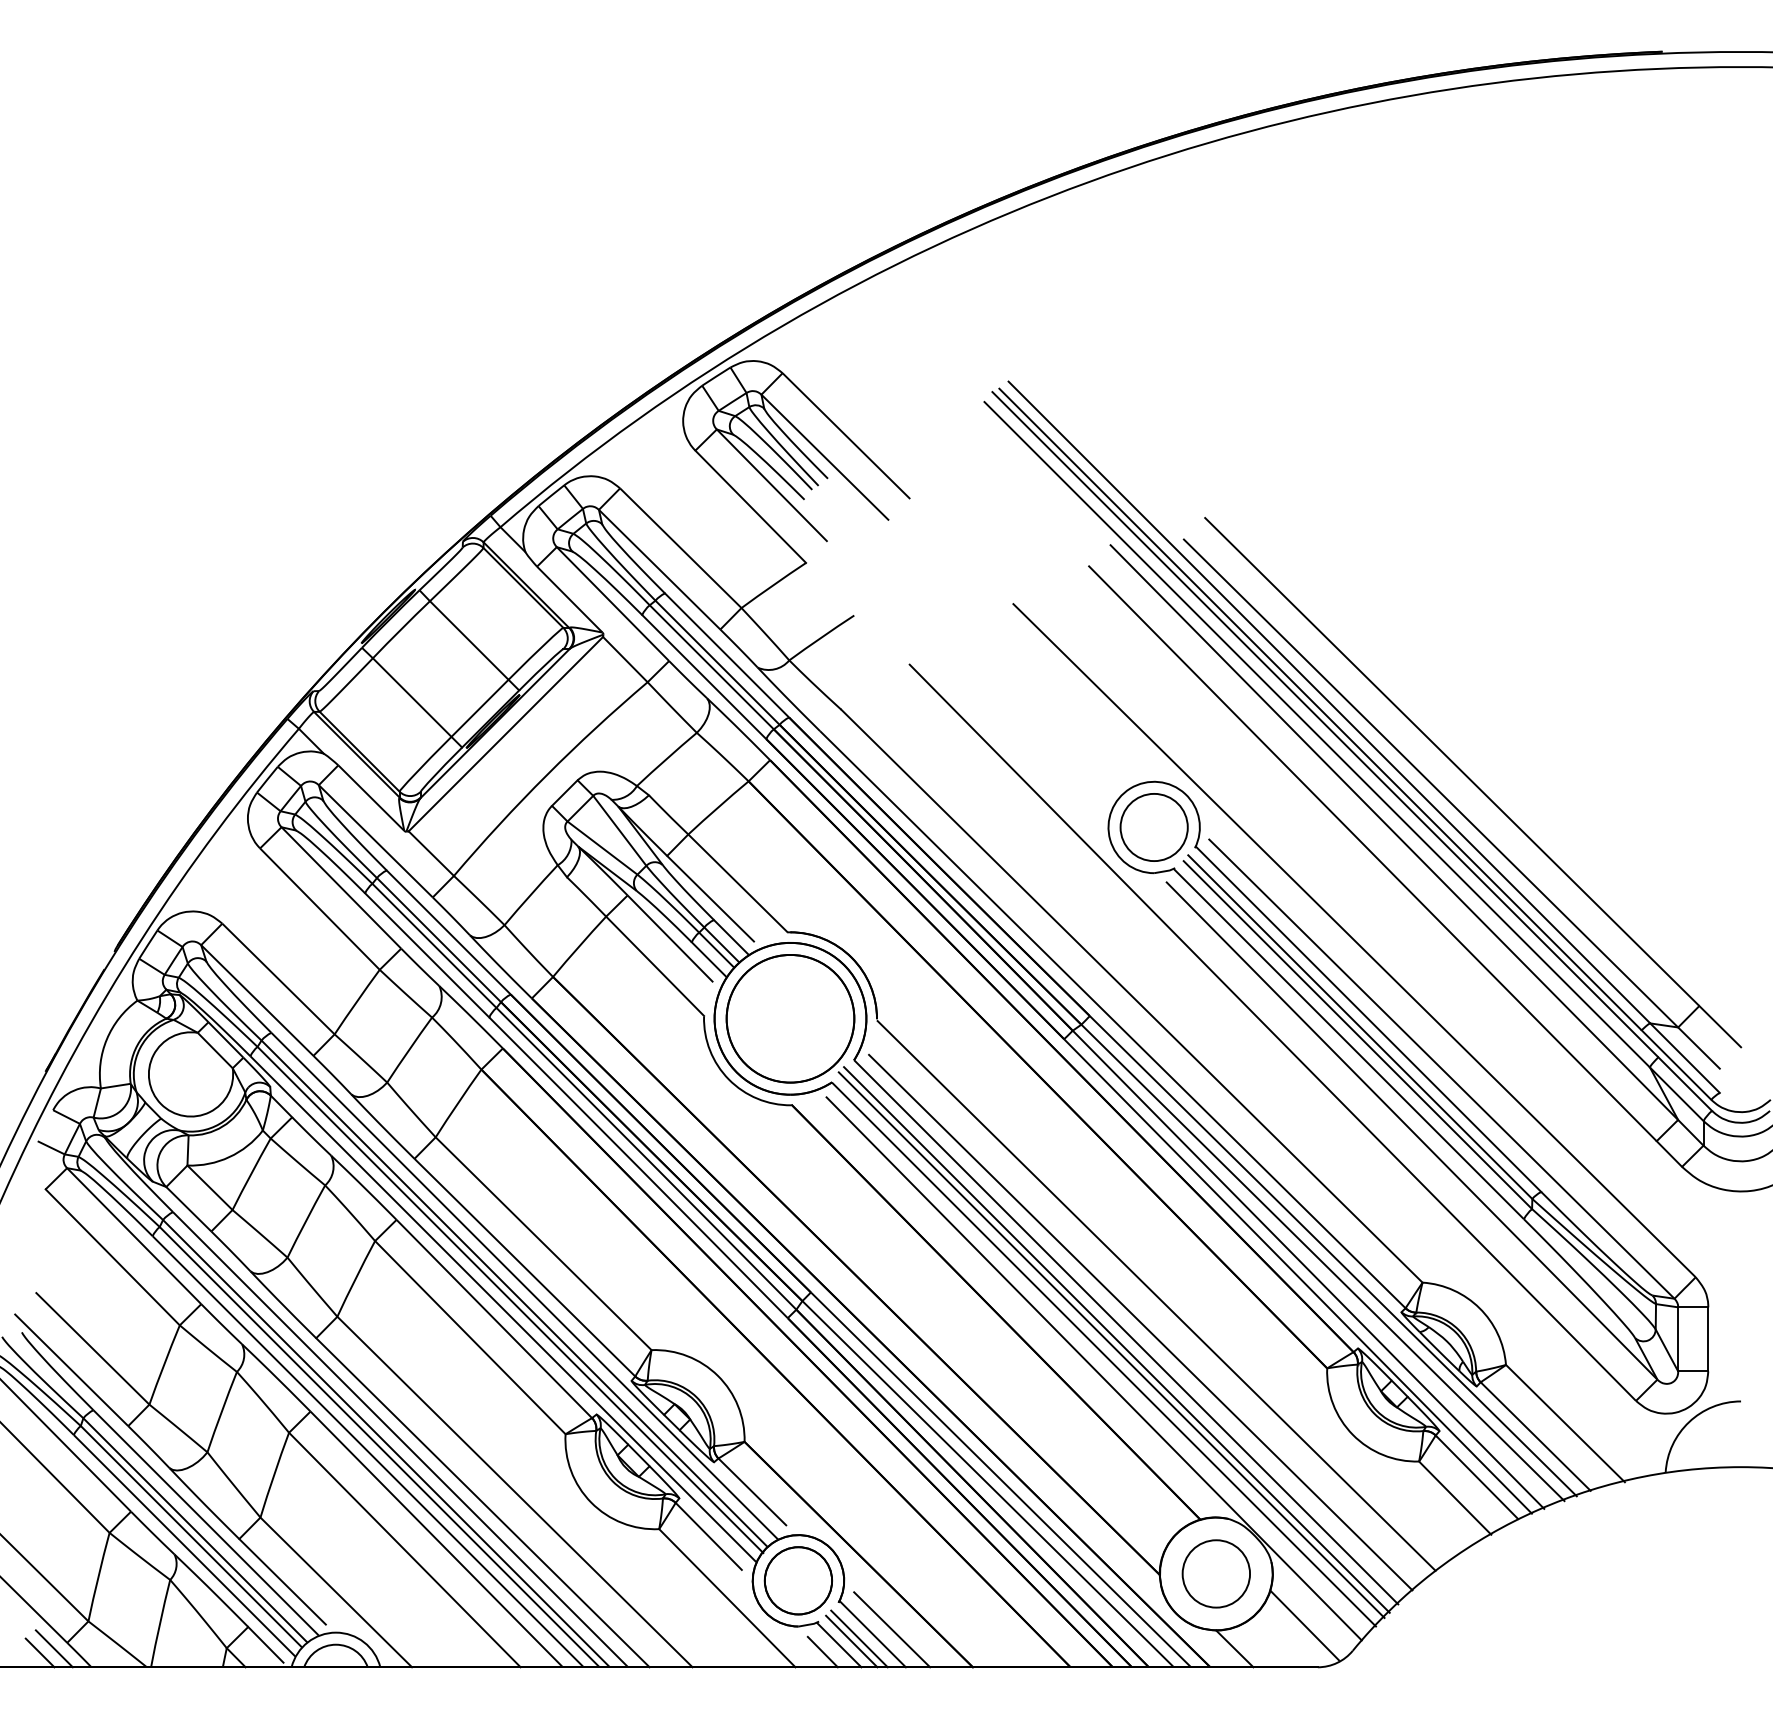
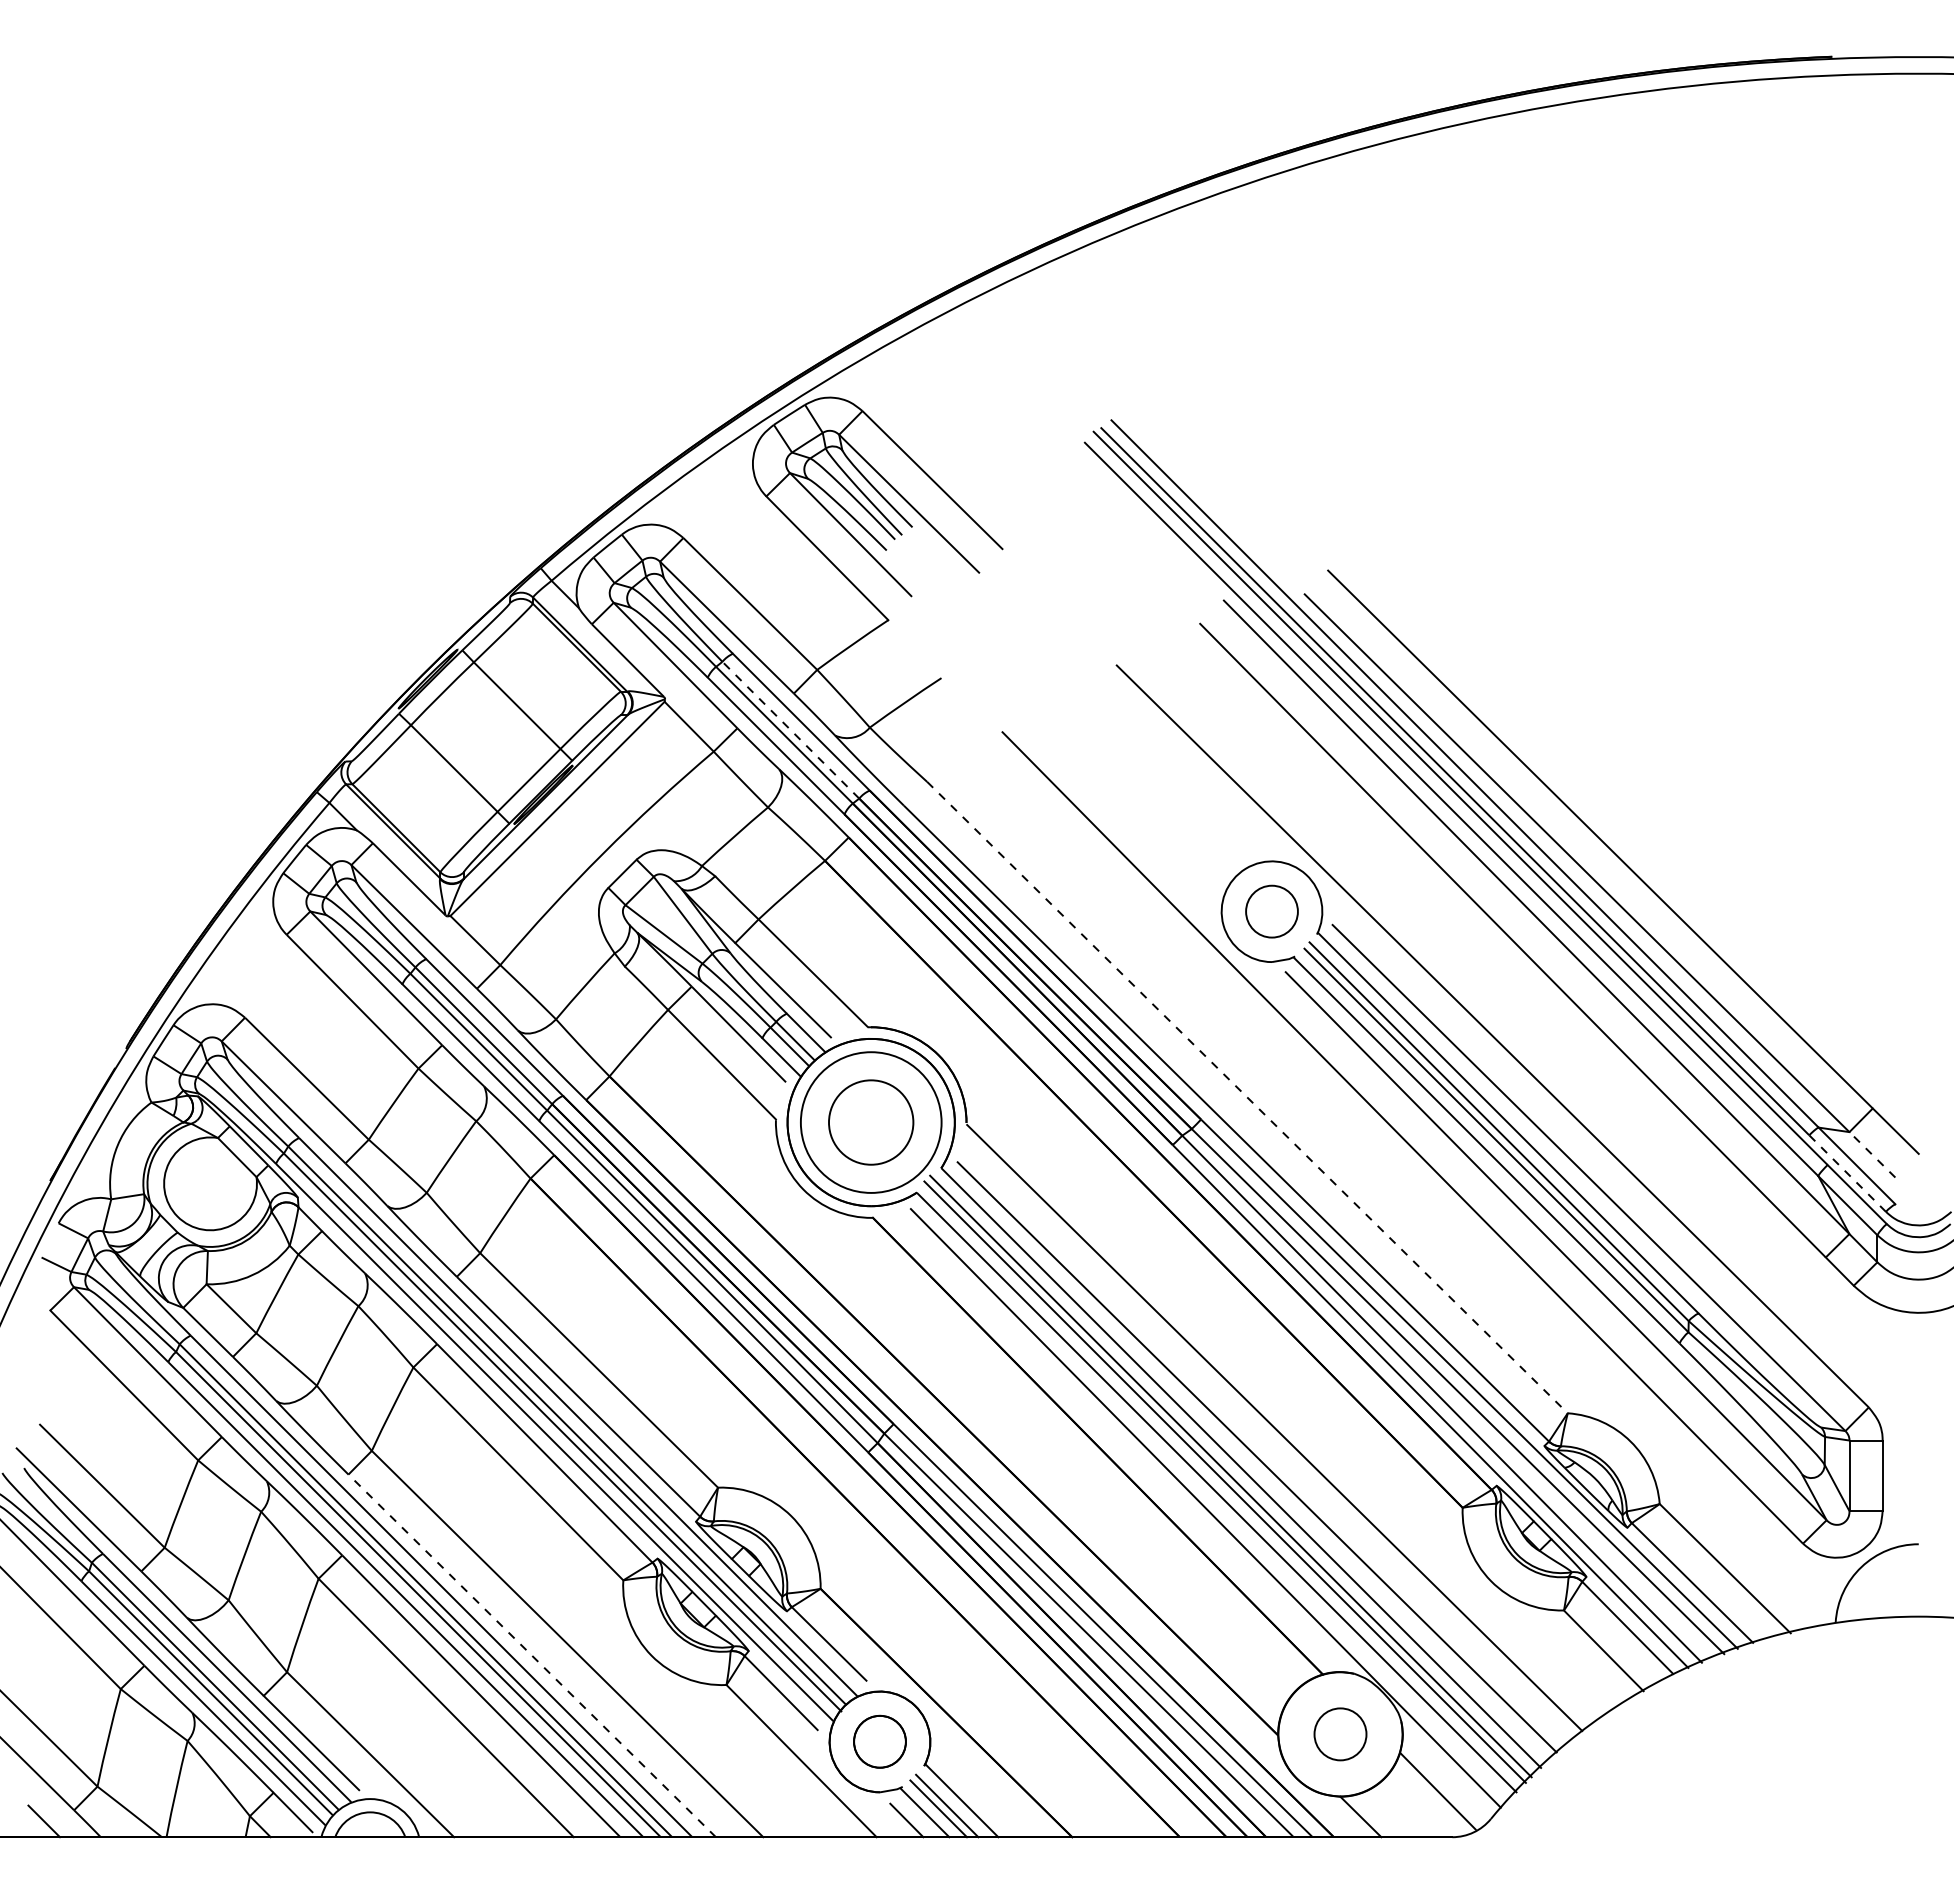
line: (717, 663) -> (790, 730), solid -> dashed
circle: (1153, 827) -> (1271, 911), size x0.7
line: (1131, 996) -> (1247, 1097), solid -> dashed
circle: (789, 1018) -> (870, 1122), size x0.6
line: (1699, 1047) -> (1872, 1154), solid -> dashed
line: (1676, 1065) -> (1847, 1173), solid -> dashed
line: (482, 1502) -> (531, 1655), solid -> dashed
circle: (1216, 1574) -> (1340, 1734), size x0.7
circle: (798, 1580) -> (879, 1741), size x0.7
line: (892, 1629) -> (983, 1795), removed
line: (53, 1648) -> (59, 1816), removed

